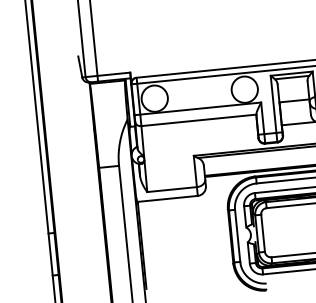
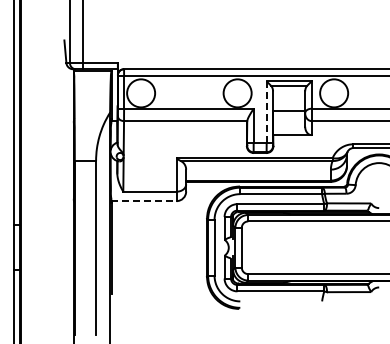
line: (273, 104) -> (266, 112), solid -> dashed
line: (167, 199) -> (143, 201), solid -> dashed

